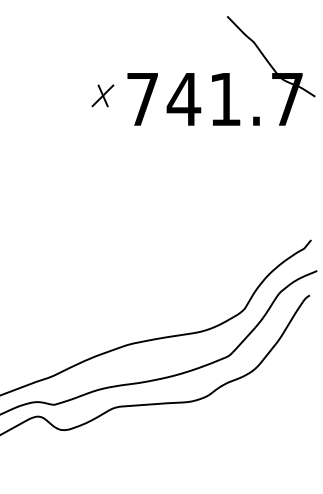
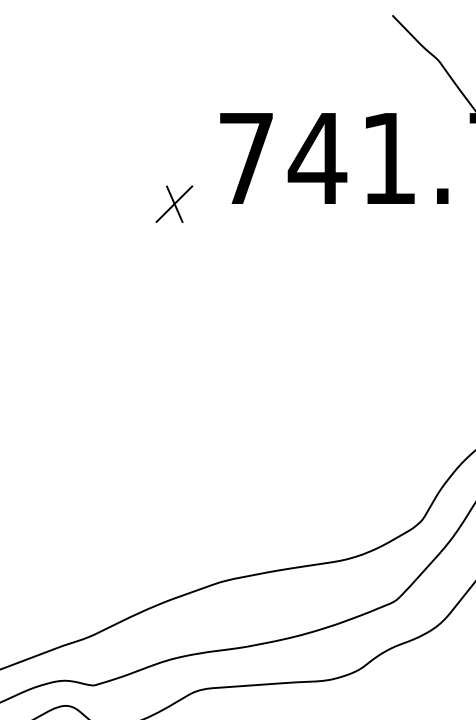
part: (102, 95) -> (173, 203), moved

